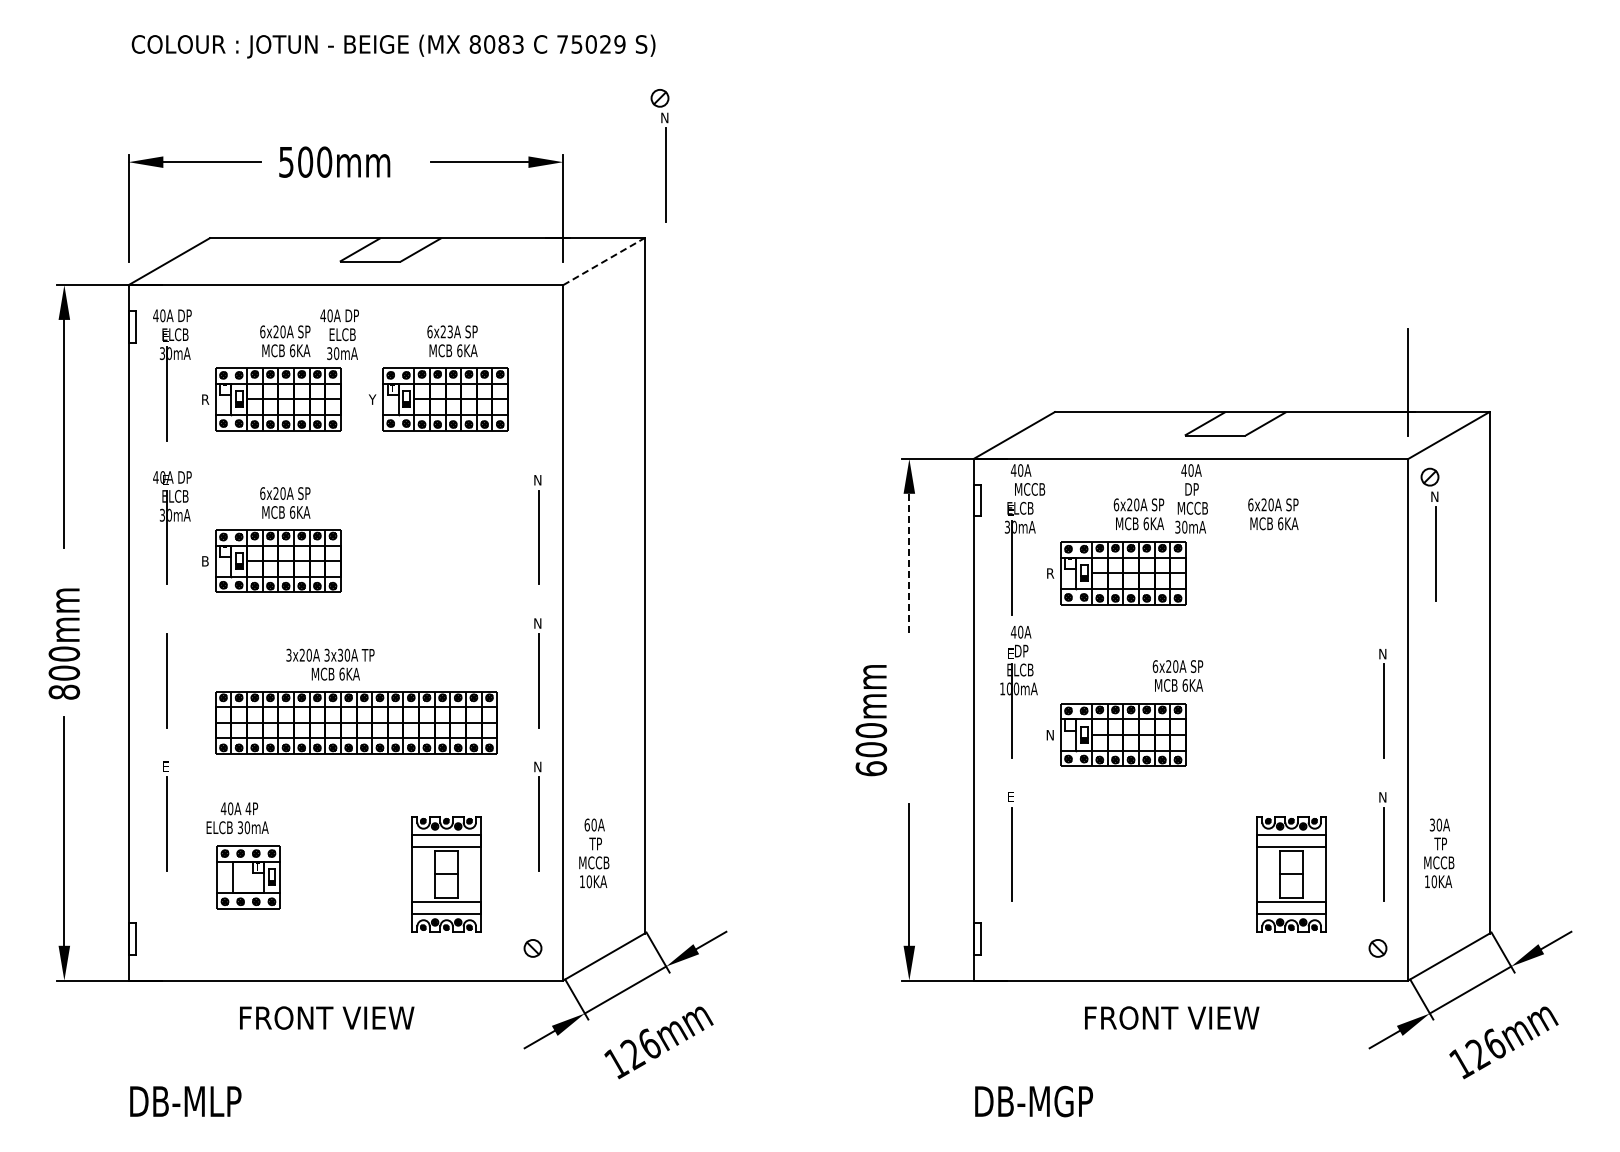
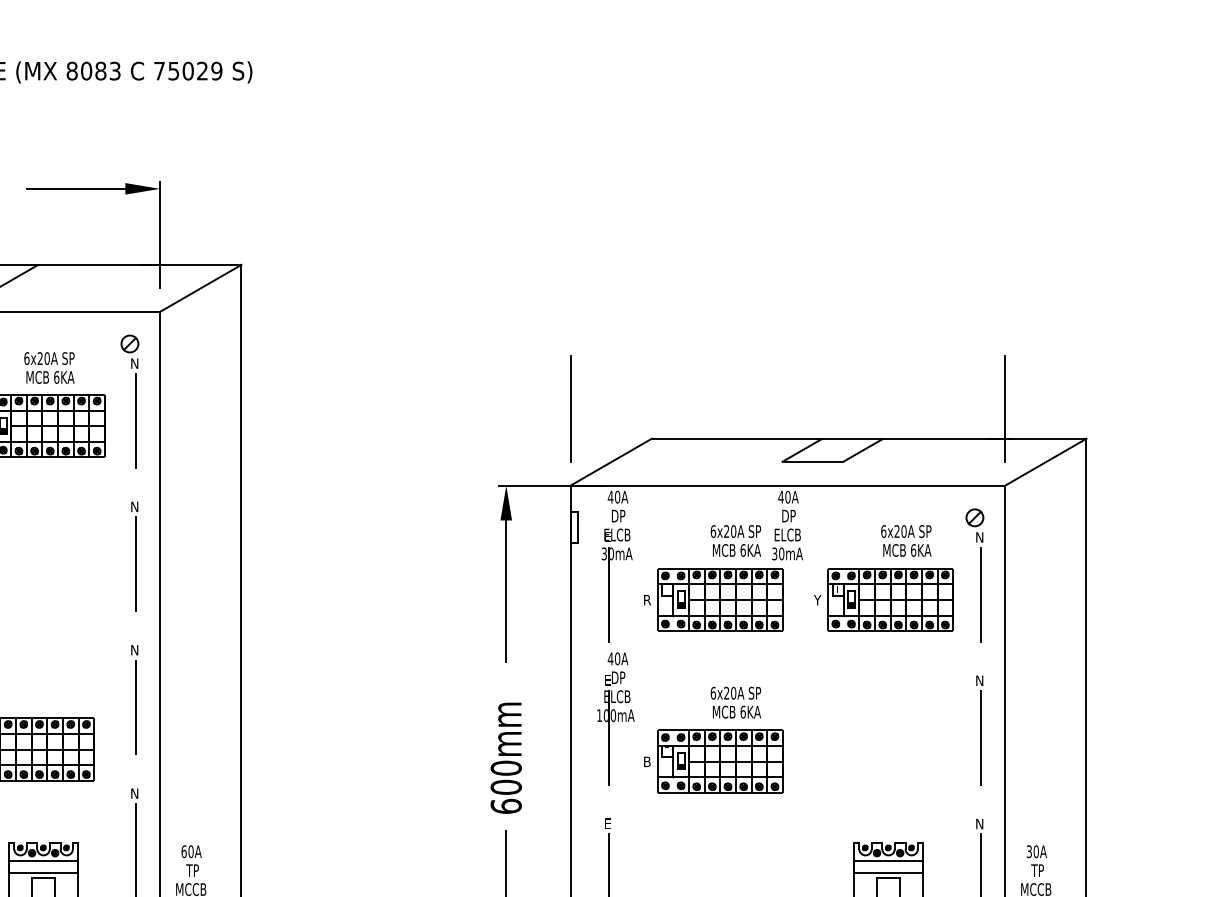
part: (659, 155) -> (129, 401), moved
line: (603, 261) -> (200, 288), dashed -> solid
text: (449, 331) -> (46, 358), 6x23A -> 6x20A
line: (973, 382) -> (570, 409), added
text: (1030, 489) -> (627, 516), MCCB -> DP
text: (1192, 507) -> (789, 534), MCCB -> ELCB
text: (1273, 514) -> (906, 541), moved
part: (1429, 534) -> (974, 575), moved
line: (909, 564) -> (506, 591), dashed -> solid
part: (1286, 573) -> (883, 600), added
text: (1177, 675) -> (735, 702), moved
text: (871, 720) -> (506, 758), moved
text: (1049, 735) -> (646, 762), N -> B

